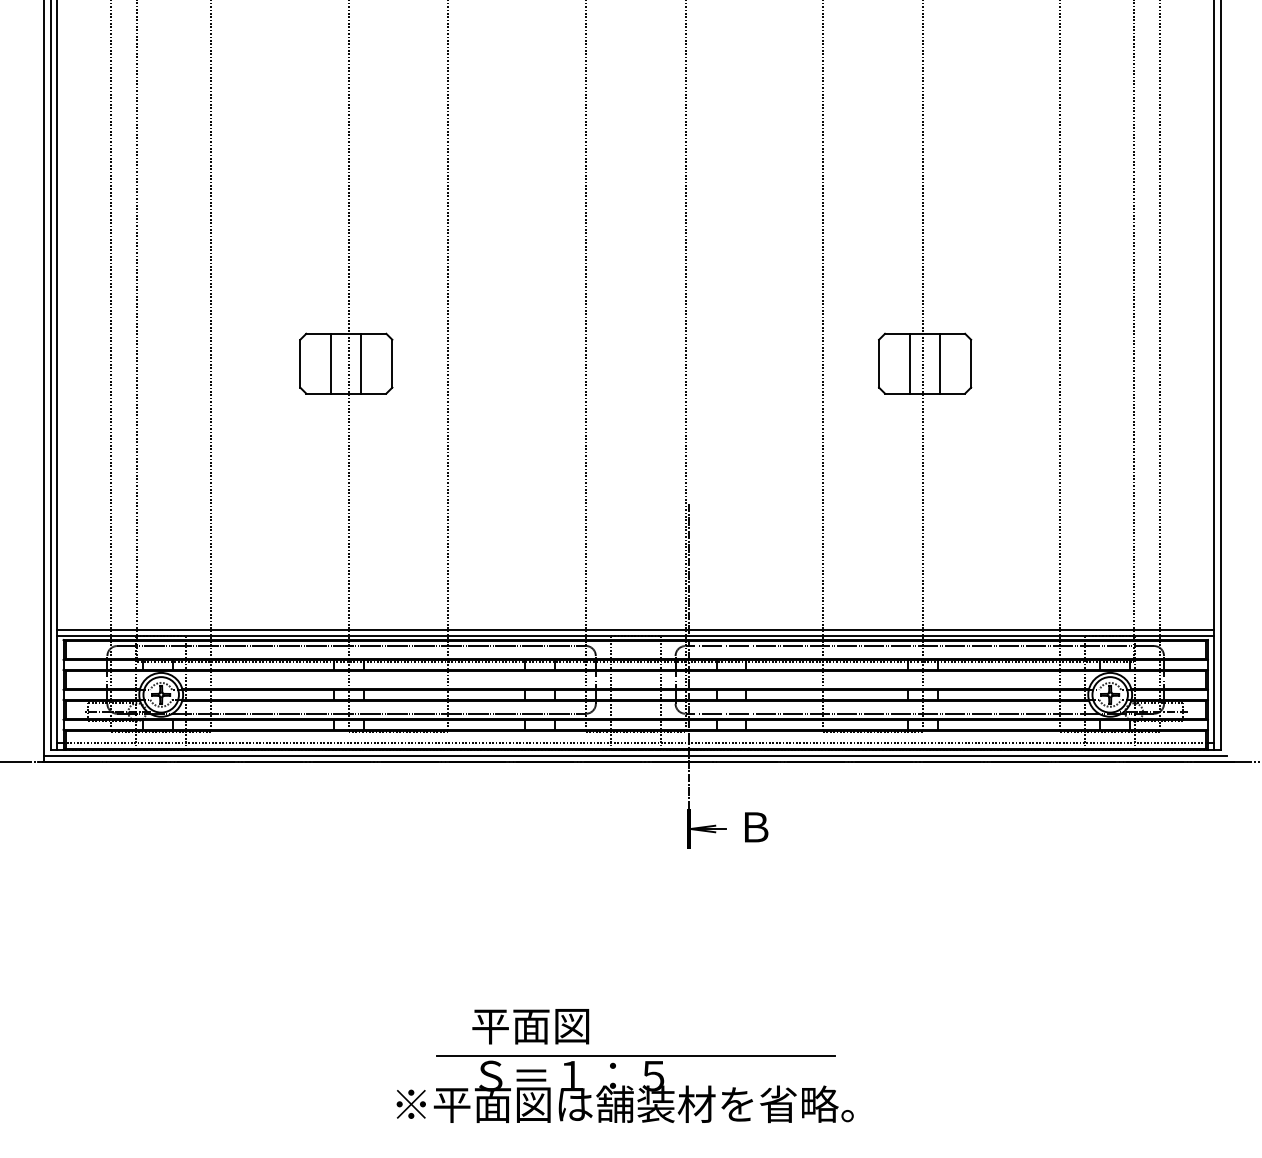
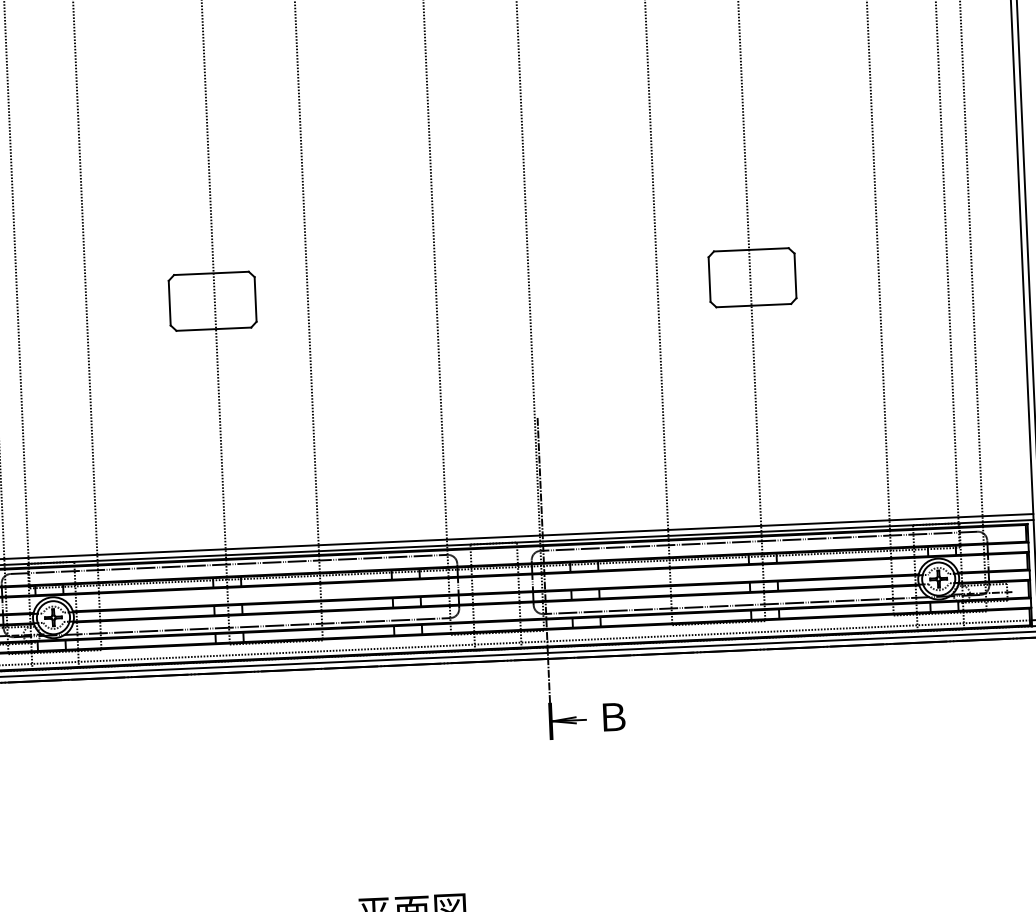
line: (331, 363) -> (198, 301), removed
line: (361, 363) -> (226, 300), removed
line: (910, 363) -> (738, 278), removed
line: (940, 363) -> (766, 276), removed

